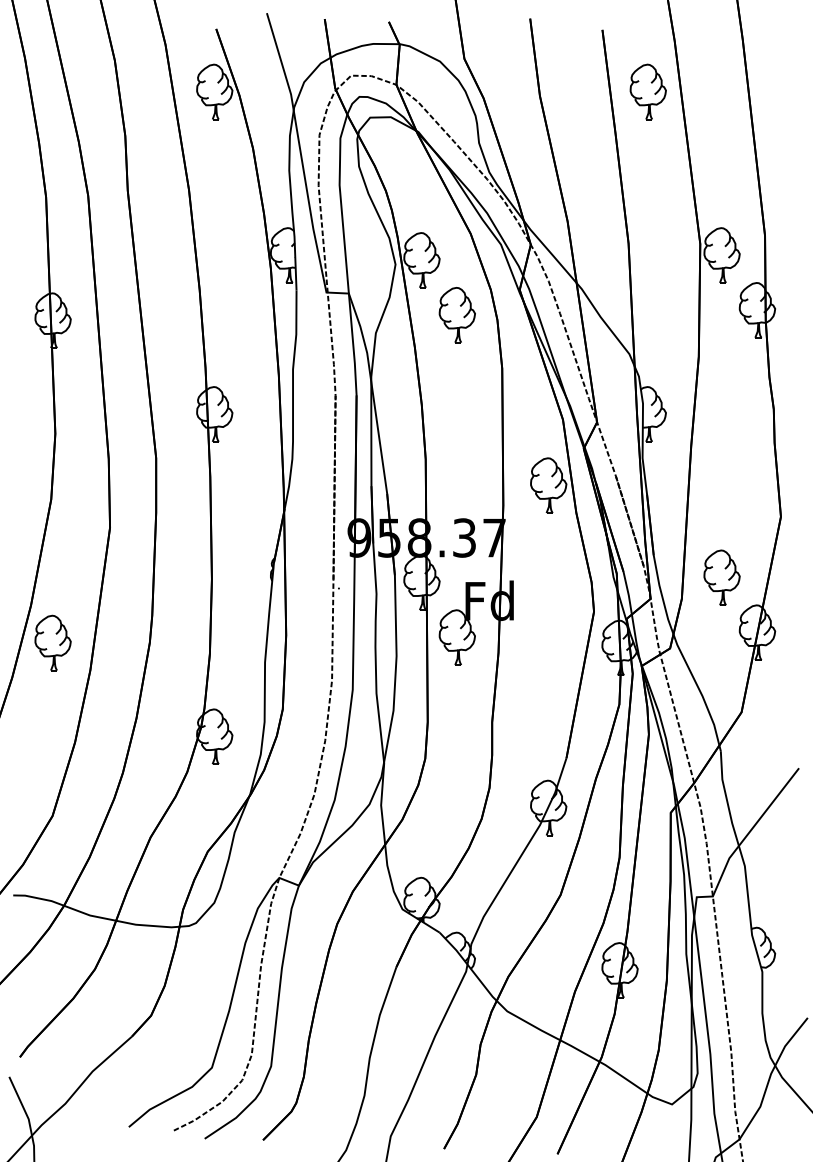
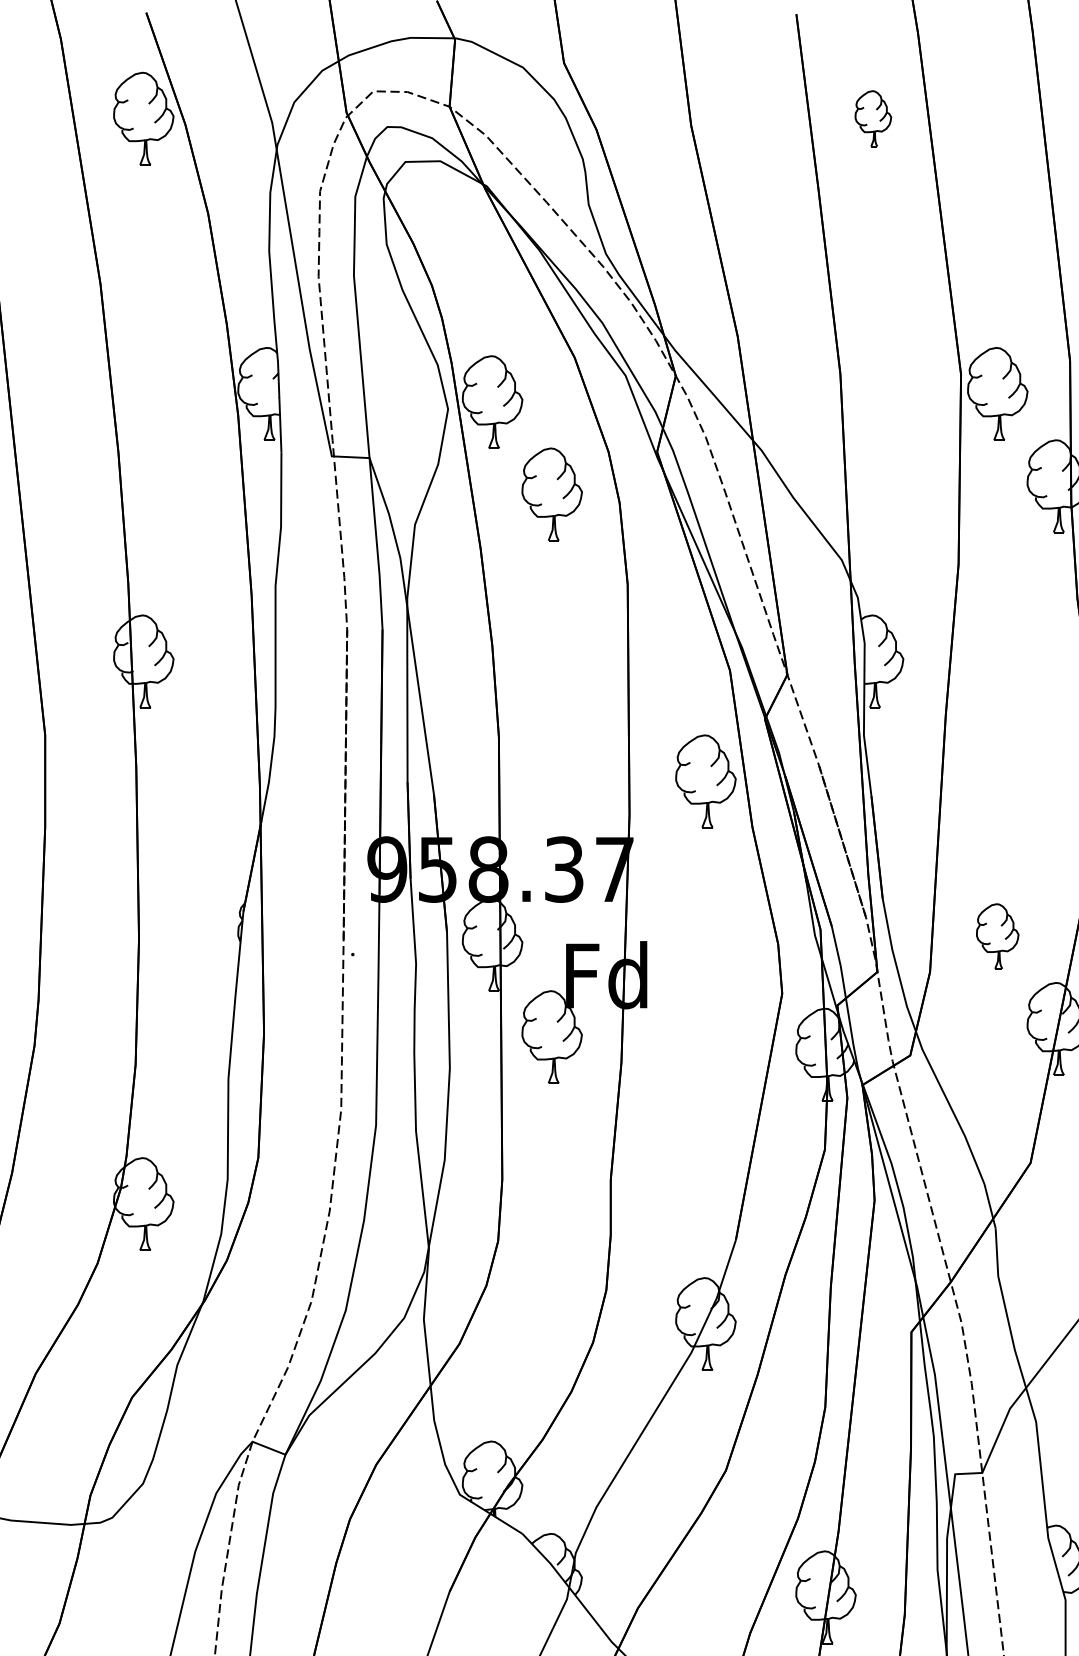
part: (647, 91) -> (872, 117), size x0.6
part: (721, 577) -> (996, 936), size x0.7

